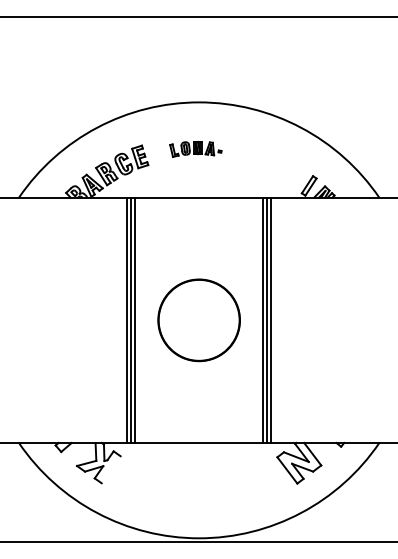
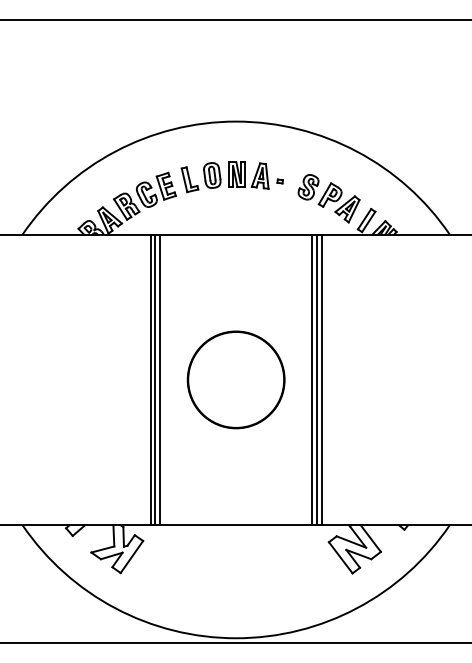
part: (195, 149) -> (231, 177), size x1.67
part: (277, 167) -> (328, 198), added
line: (110, 470) -> (131, 557), added

